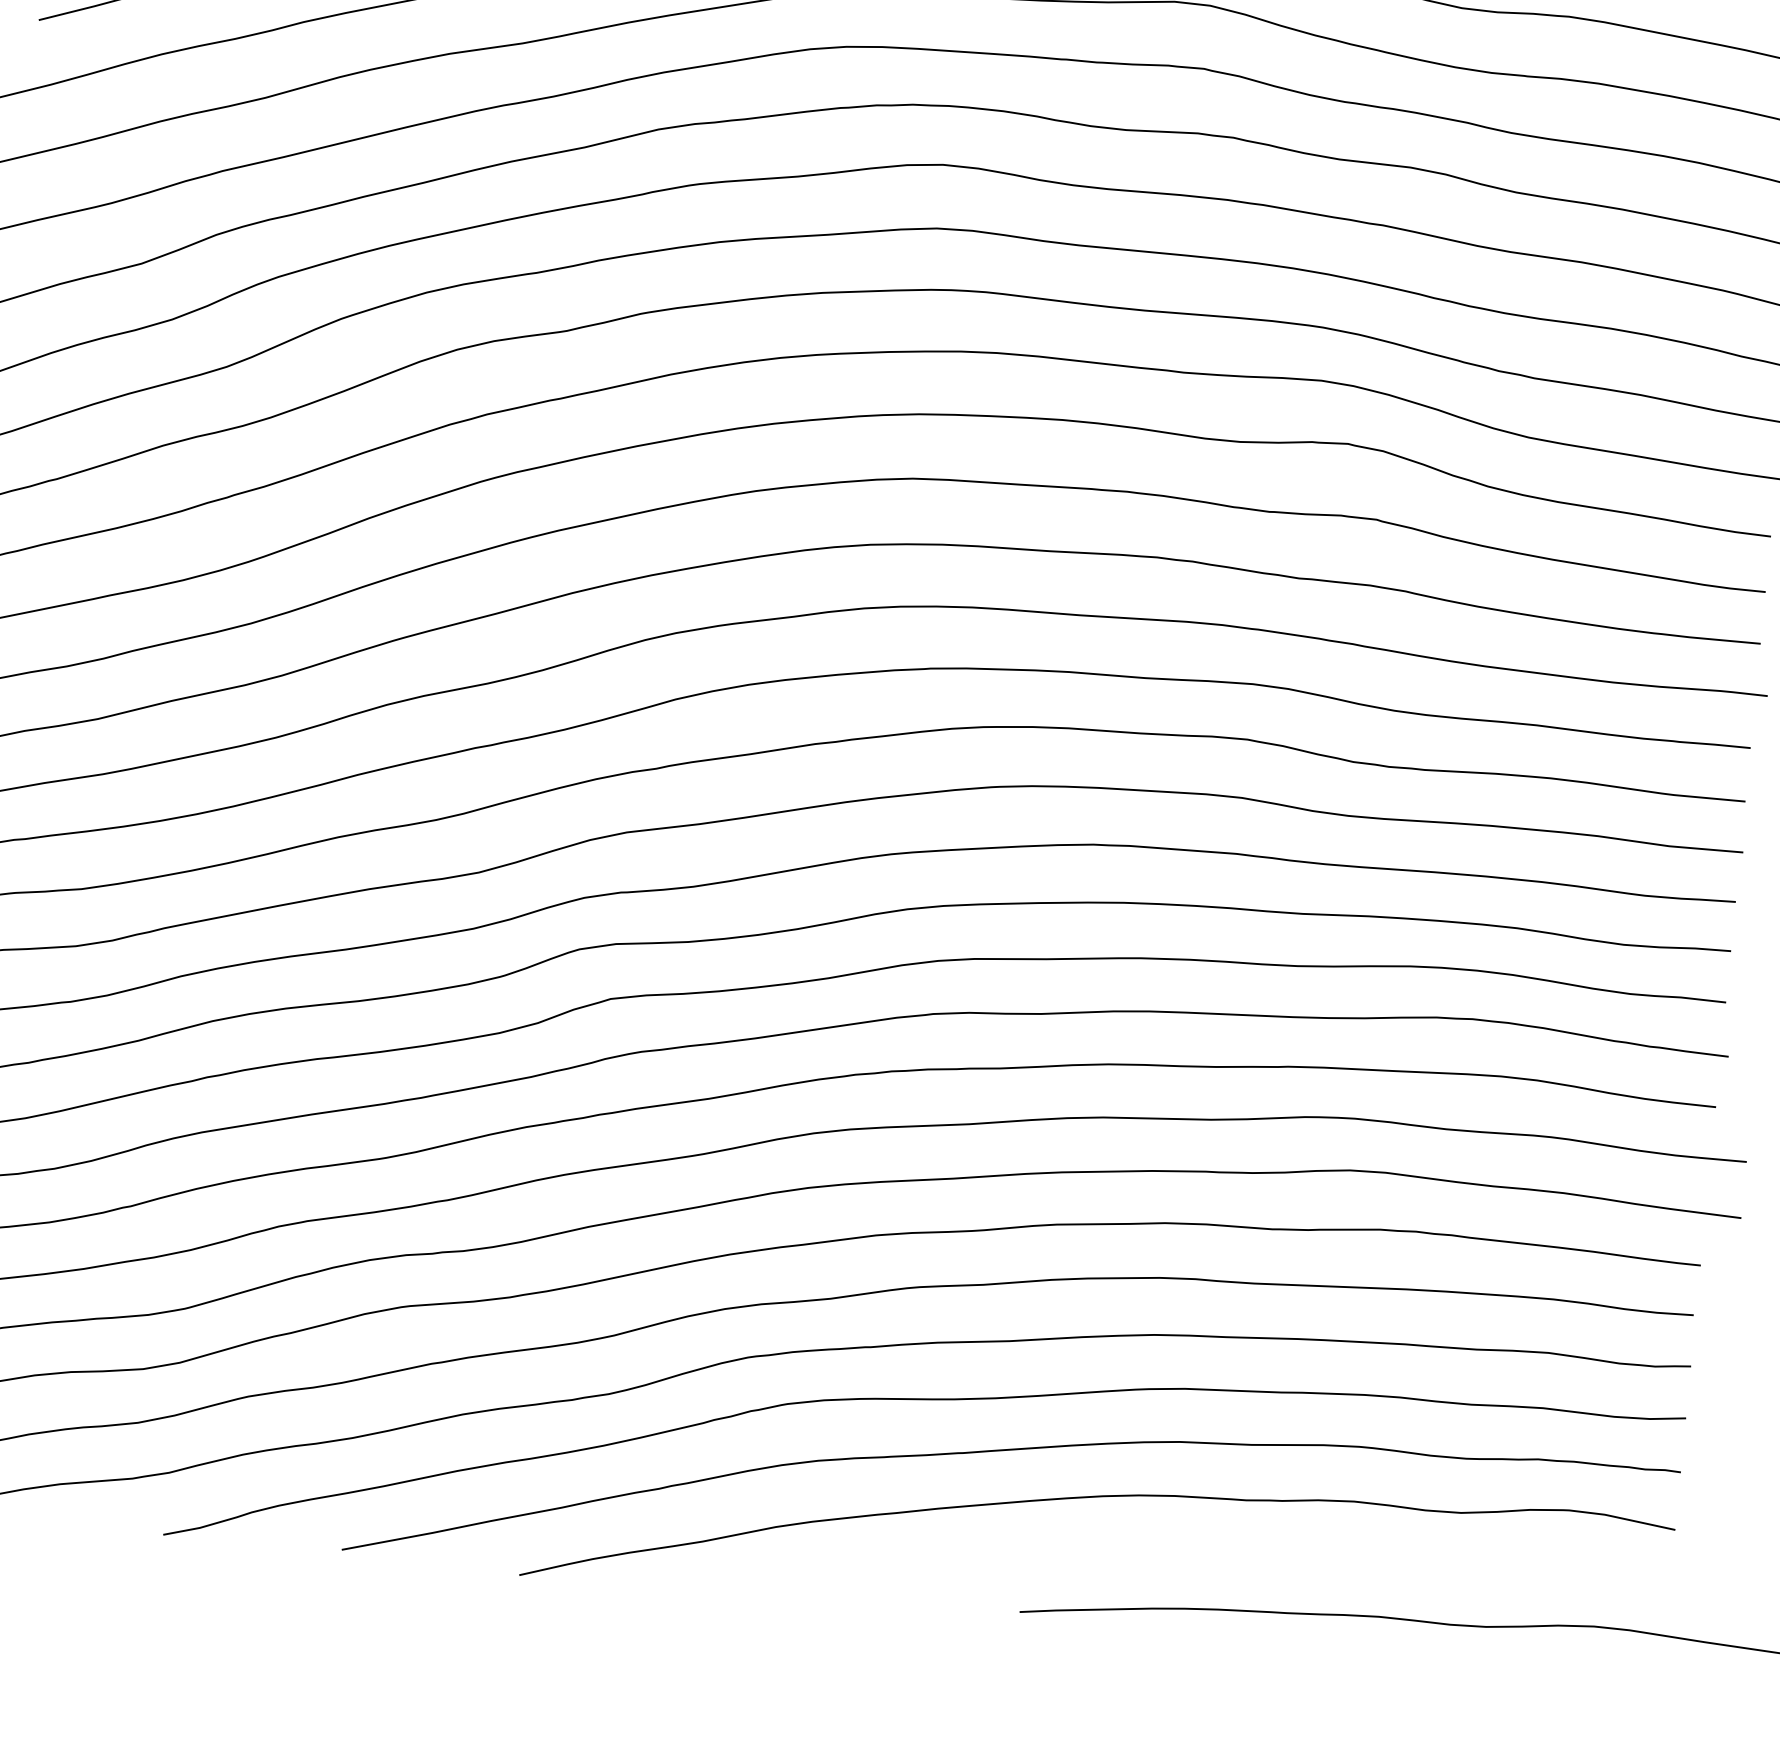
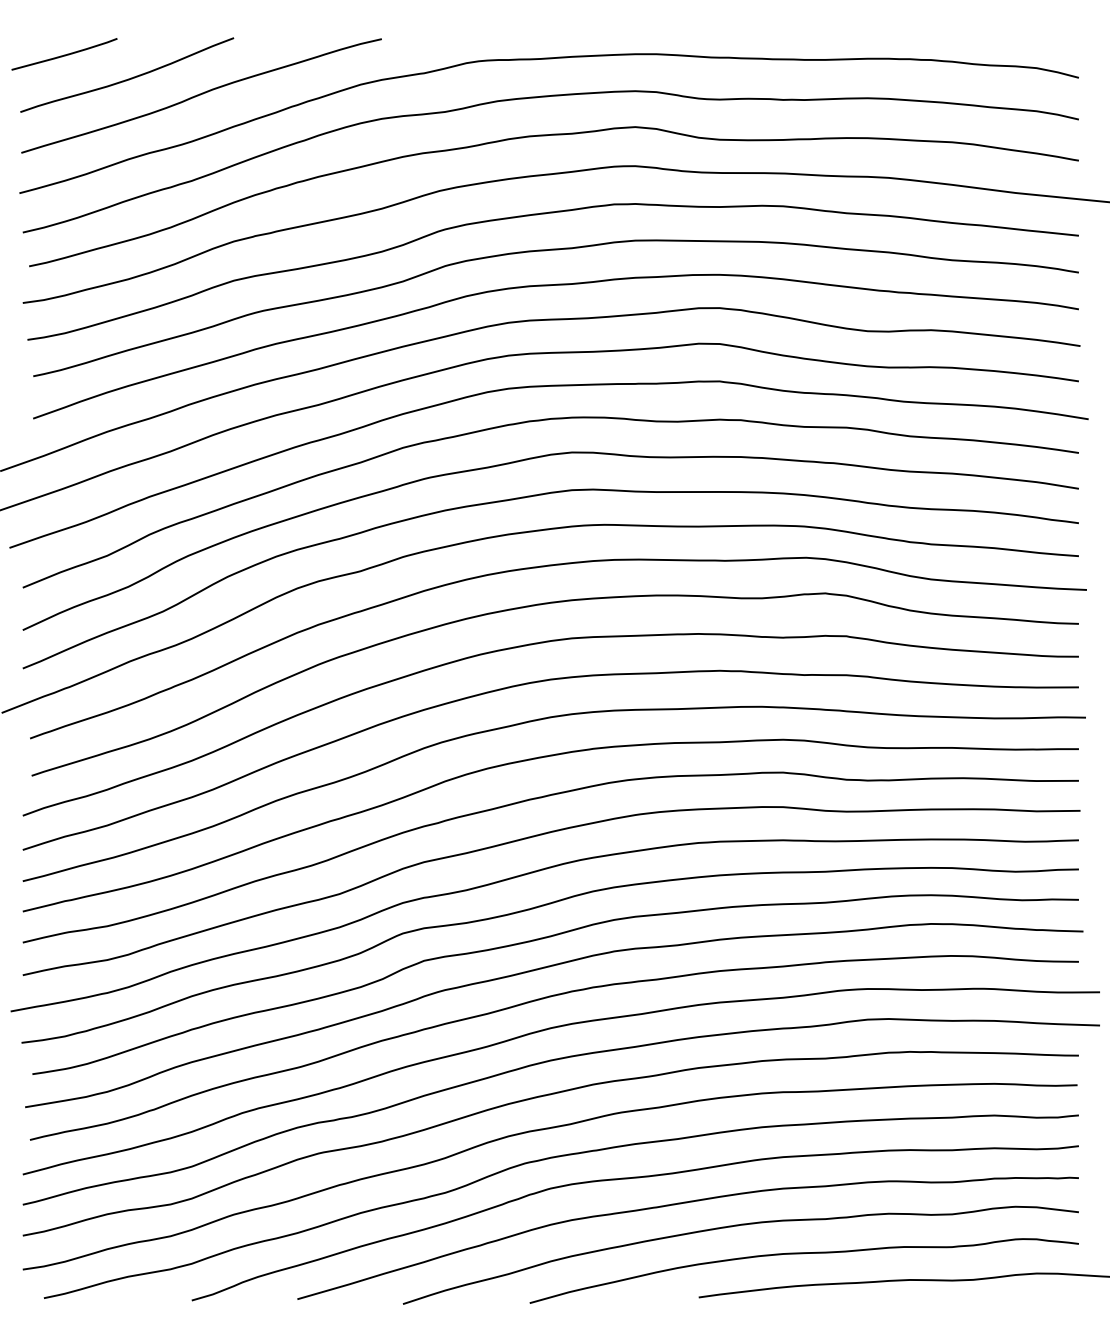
curve: (1203, 1556) -> (803, 1254), added

